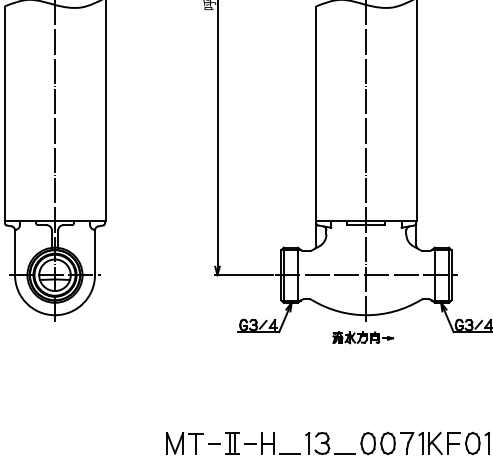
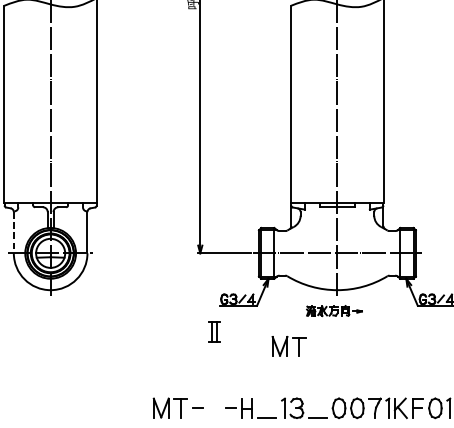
line: (15, 253) -> (14, 233), solid -> dashed
part: (313, 376) -> (288, 346), added
part: (232, 443) -> (214, 331), moved

